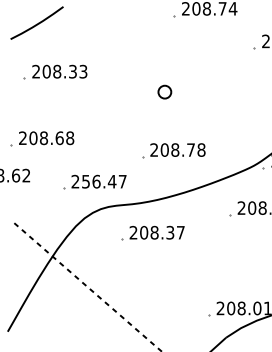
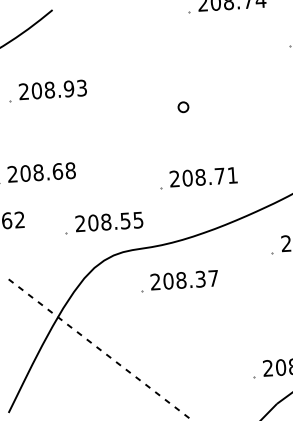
text: (72, 71) -> (68, 88), 208.33 -> 208.93
part: (164, 92) -> (182, 107), size x0.62
text: (201, 149) -> (232, 174), 208.78 -> 208.71
text: (104, 181) -> (116, 221), 256.47 -> 208.55

